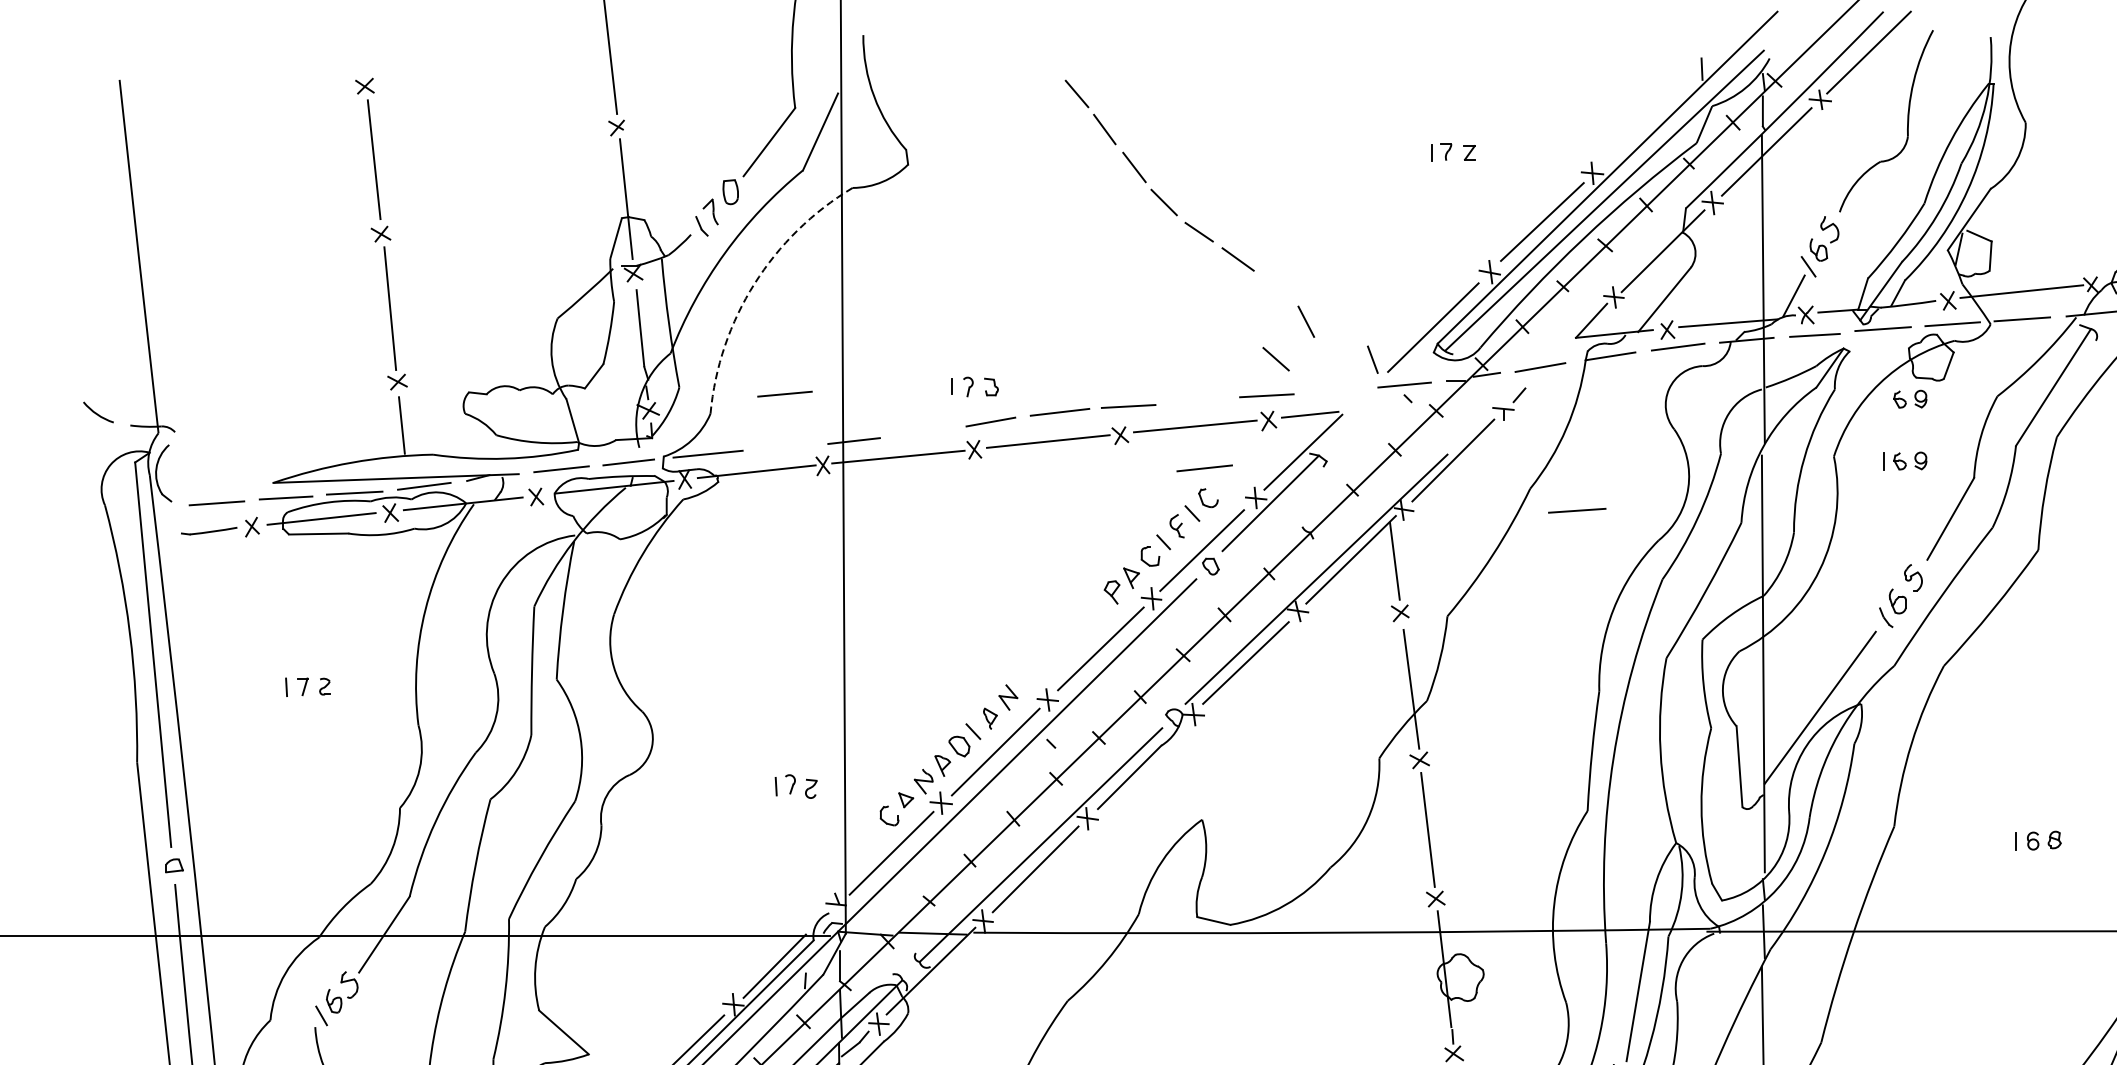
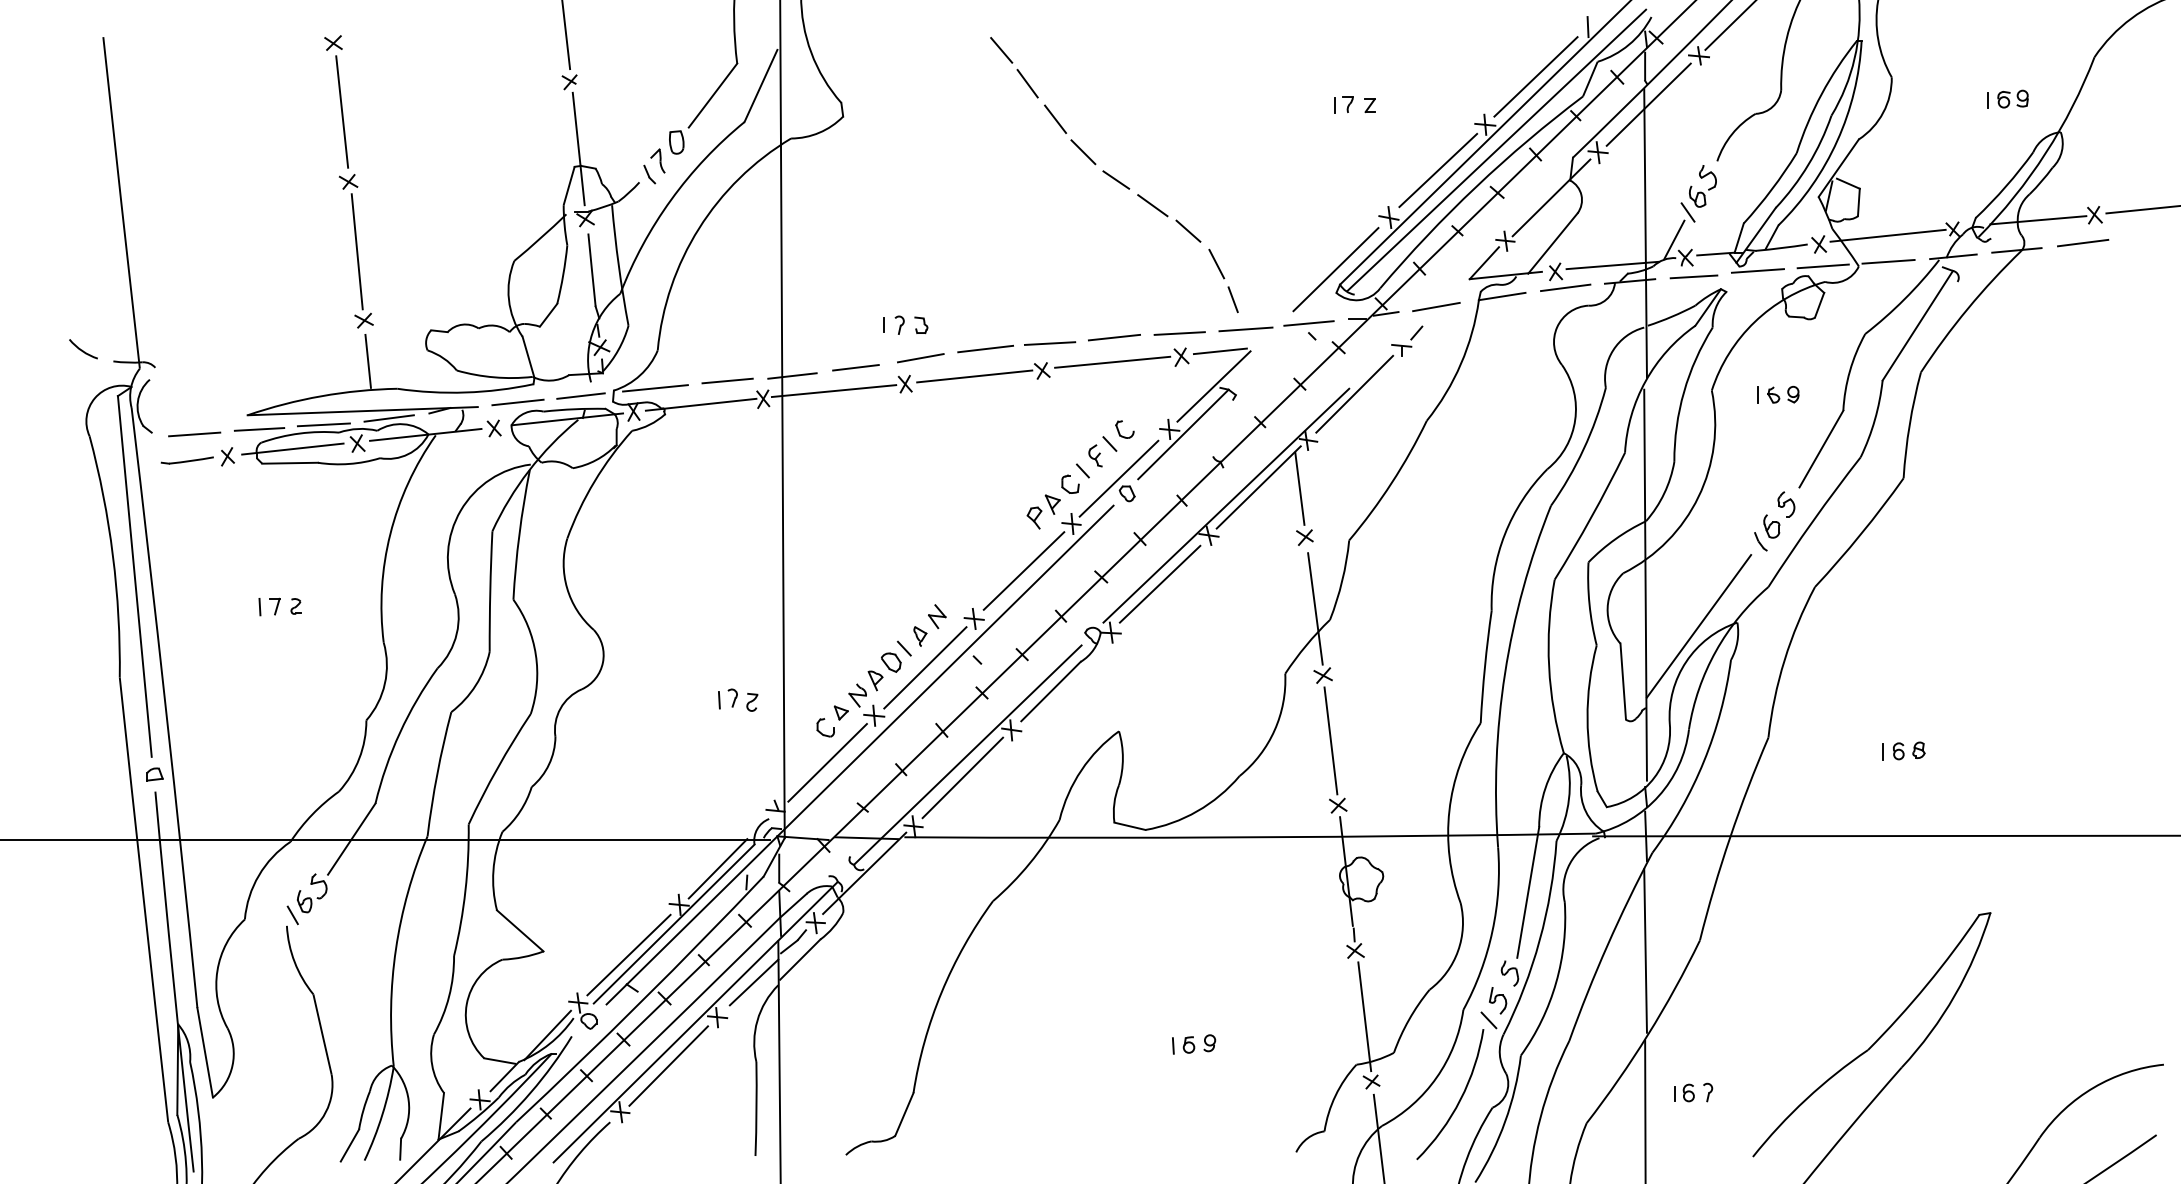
line: (1646, 121) -> (1535, 76), added
arc: (755, 283) -> (699, 228), dashed -> solid
line: (1276, 358) -> (1188, 230), moved
line: (1372, 359) -> (1232, 299), moved
line: (784, 393) -> (727, 380), moved
part: (1910, 398) -> (1783, 336), removed
line: (921, 431) -> (855, 367), added
line: (1204, 468) -> (1114, 337), moved
line: (1576, 510) -> (1245, 329), moved

